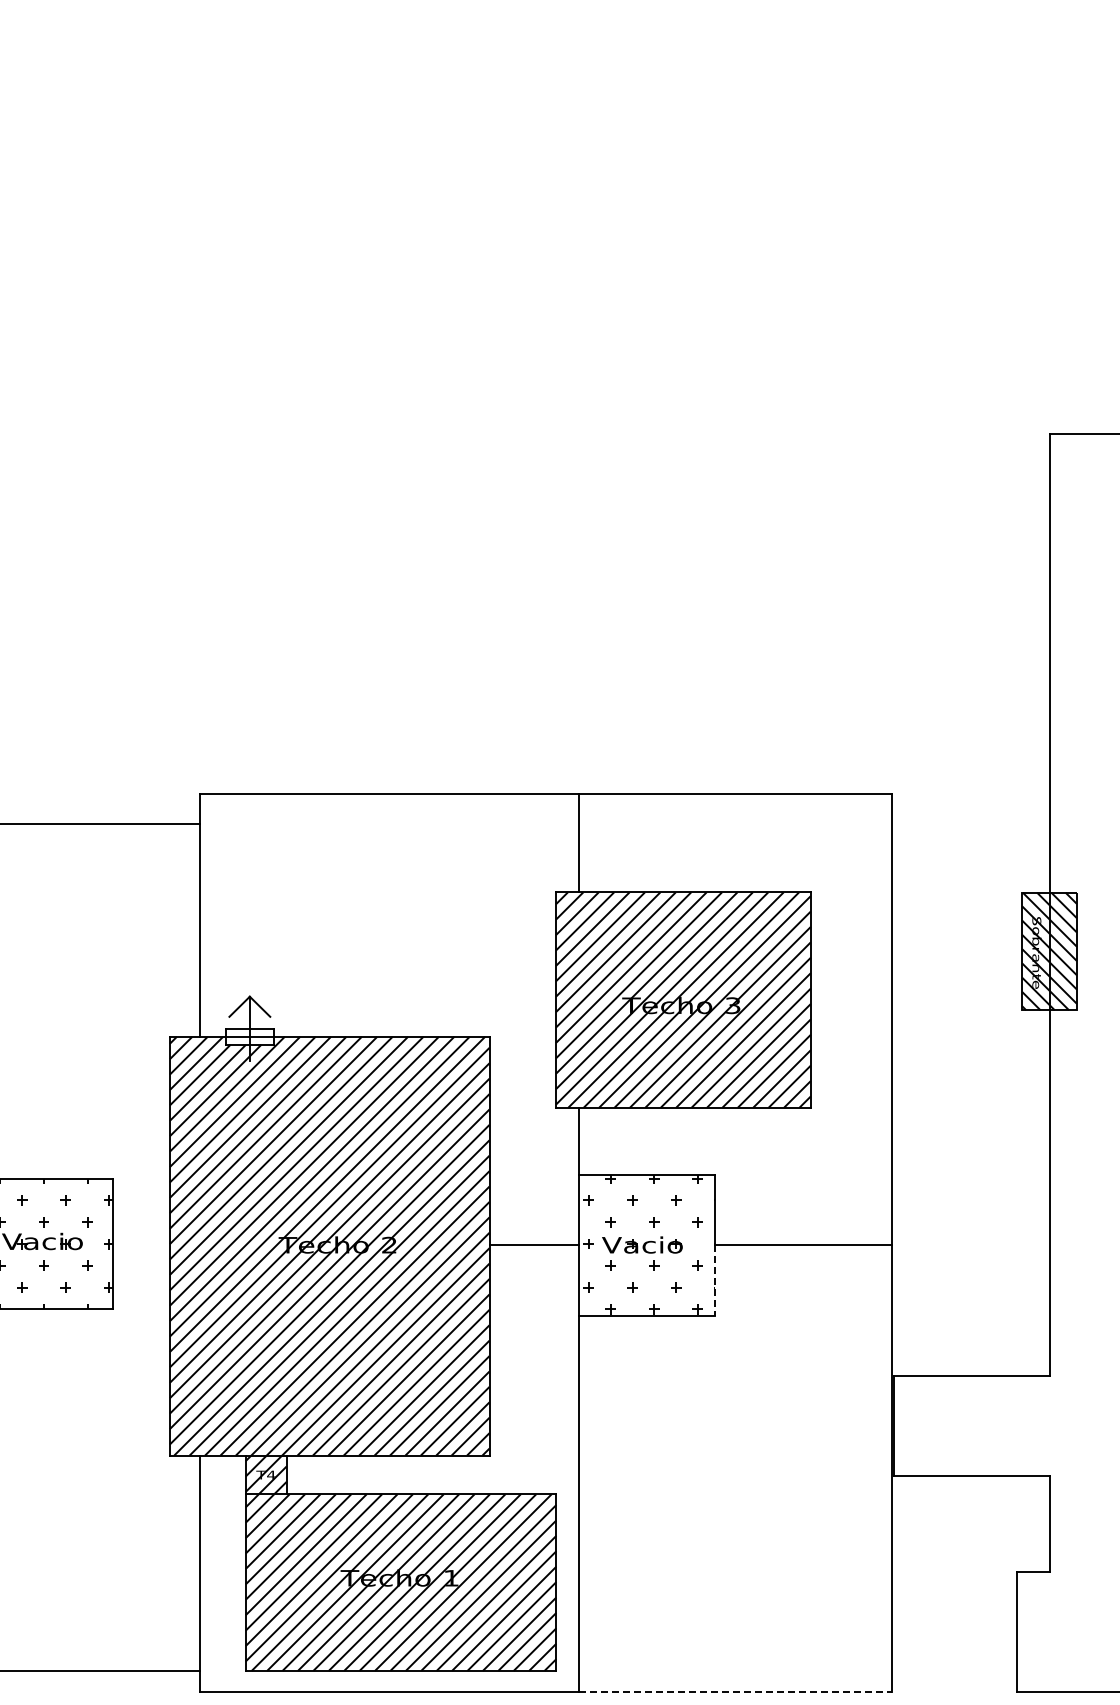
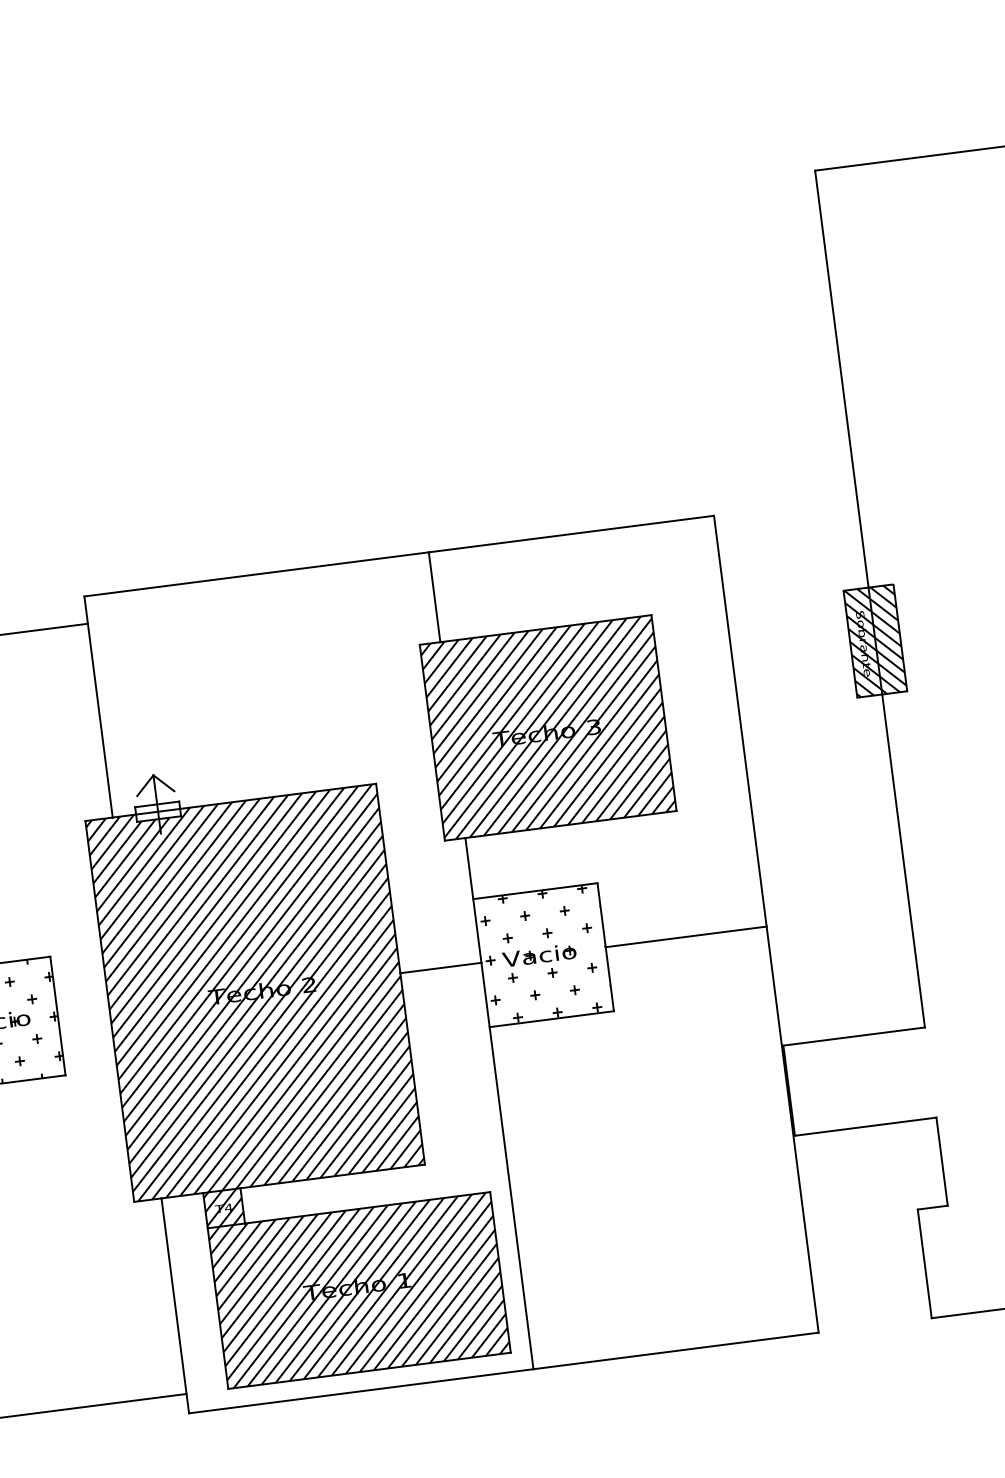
line: (715, 1281) -> (610, 980), dashed -> solid
line: (735, 1691) -> (676, 1350), dashed -> solid

